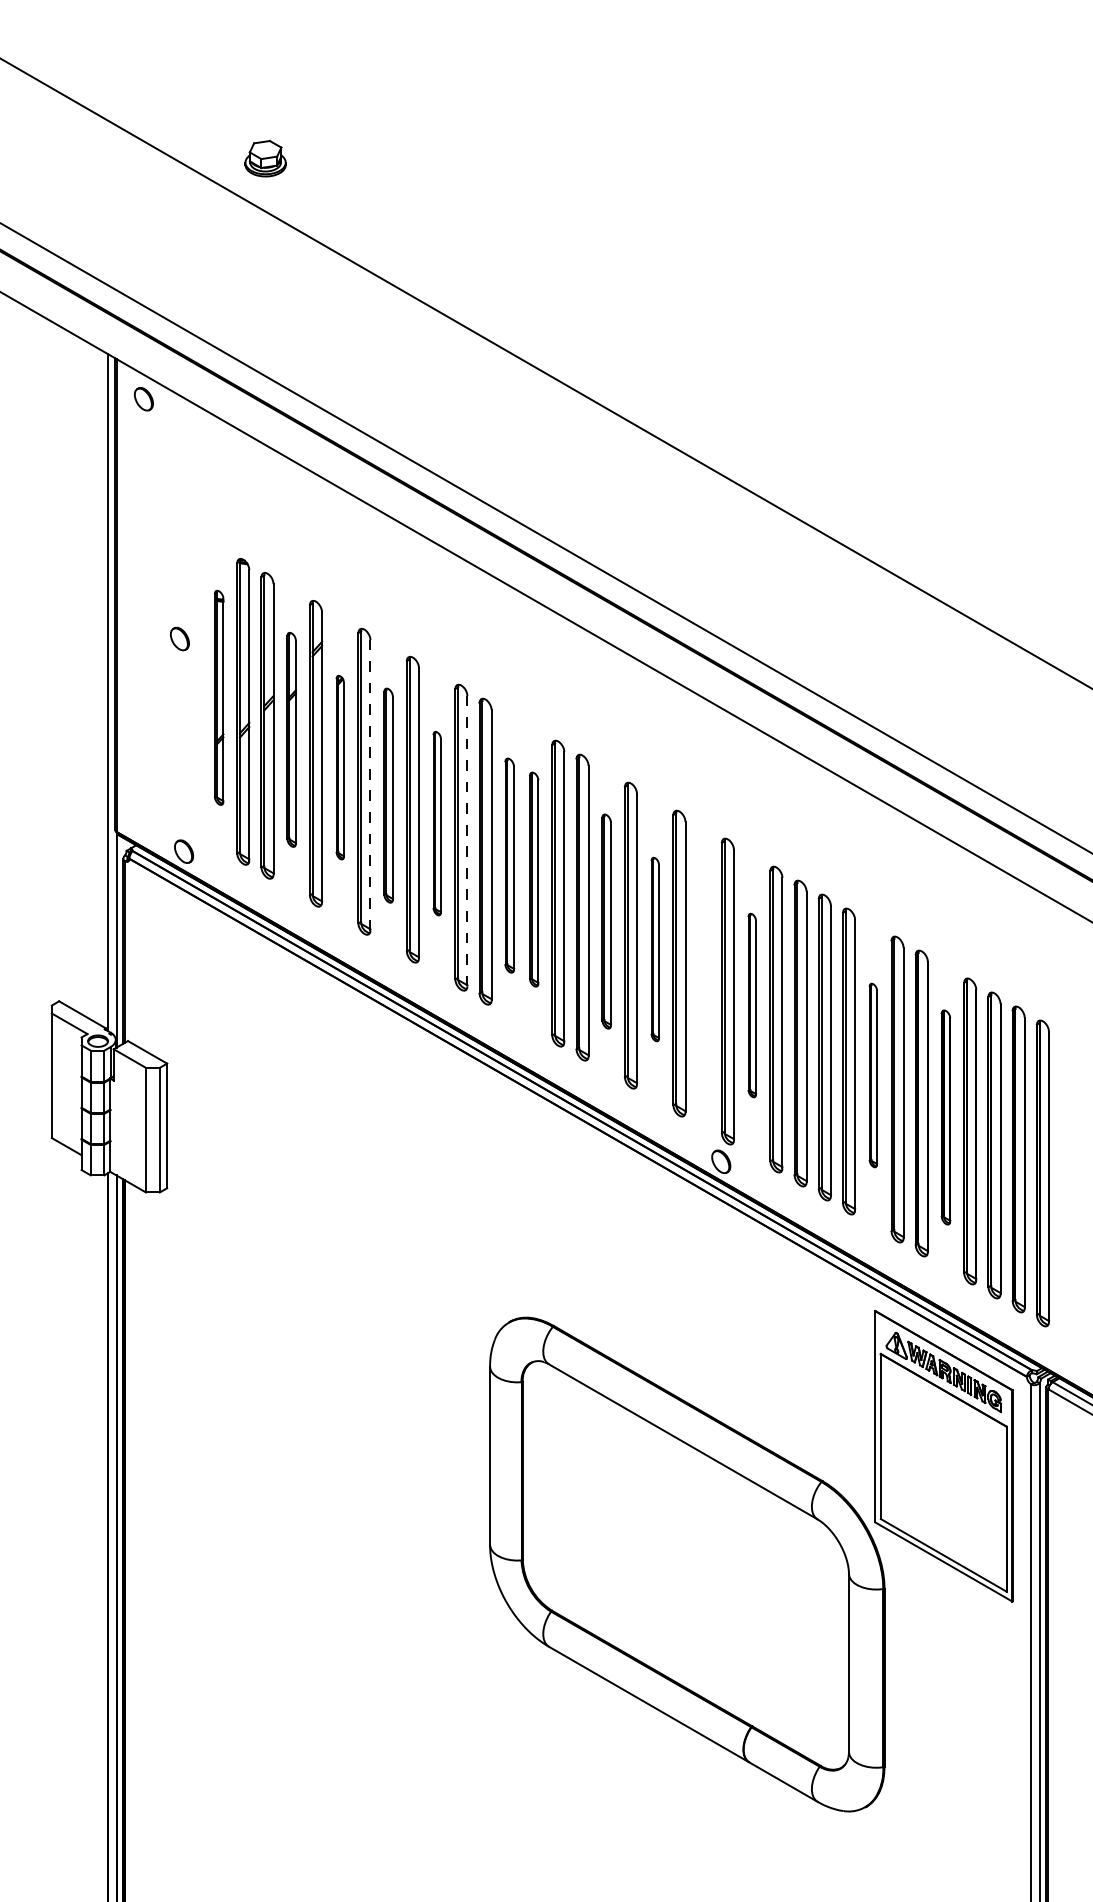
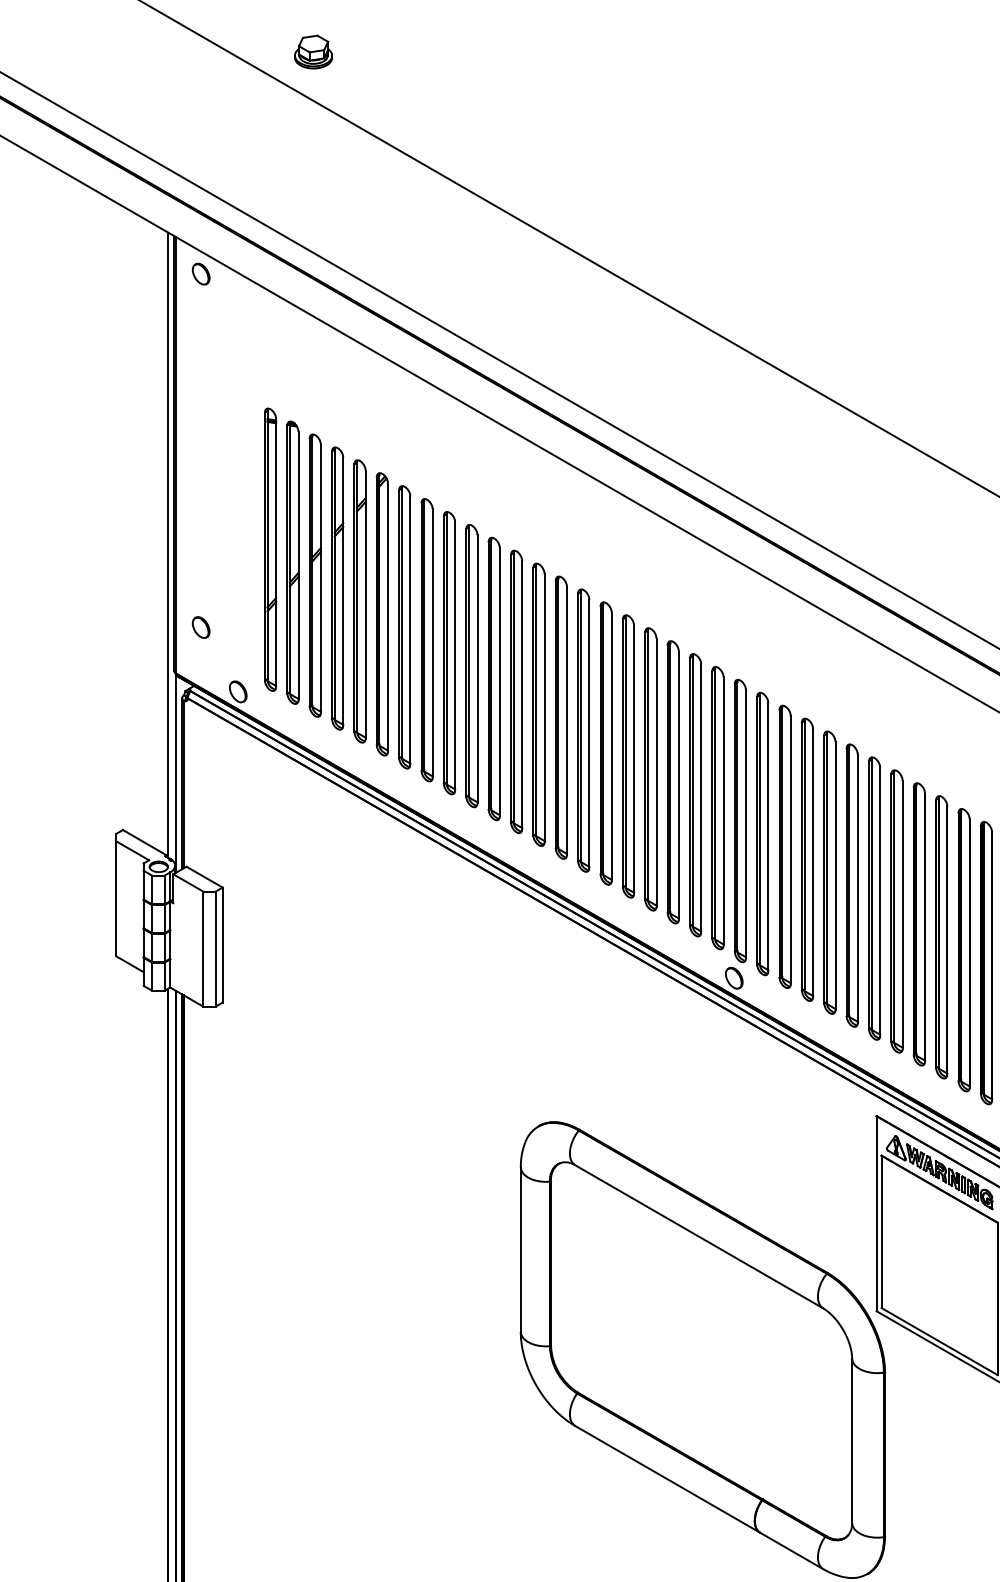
part: (179, 638) -> (200, 627), moved
part: (219, 697) -> (270, 549), size x1.43
part: (291, 739) -> (337, 588), size x1.43
part: (340, 767) -> (382, 614), size x1.67
line: (370, 784) -> (410, 629), dashed -> solid
part: (388, 795) -> (427, 640), size x1.43
part: (437, 823) -> (472, 665), size x1.67
line: (467, 840) -> (499, 681), dashed -> solid
part: (509, 865) -> (538, 704), size x1.43
part: (534, 879) -> (561, 717), size x1.43
part: (606, 921) -> (628, 756), size x1.43
part: (655, 949) -> (673, 782), size x1.67
part: (703, 977) -> (717, 808), added
part: (752, 1005) -> (763, 833), size x1.67
part: (873, 1075) -> (874, 898), size x1.67
part: (945, 1117) -> (941, 937), size x1.43

